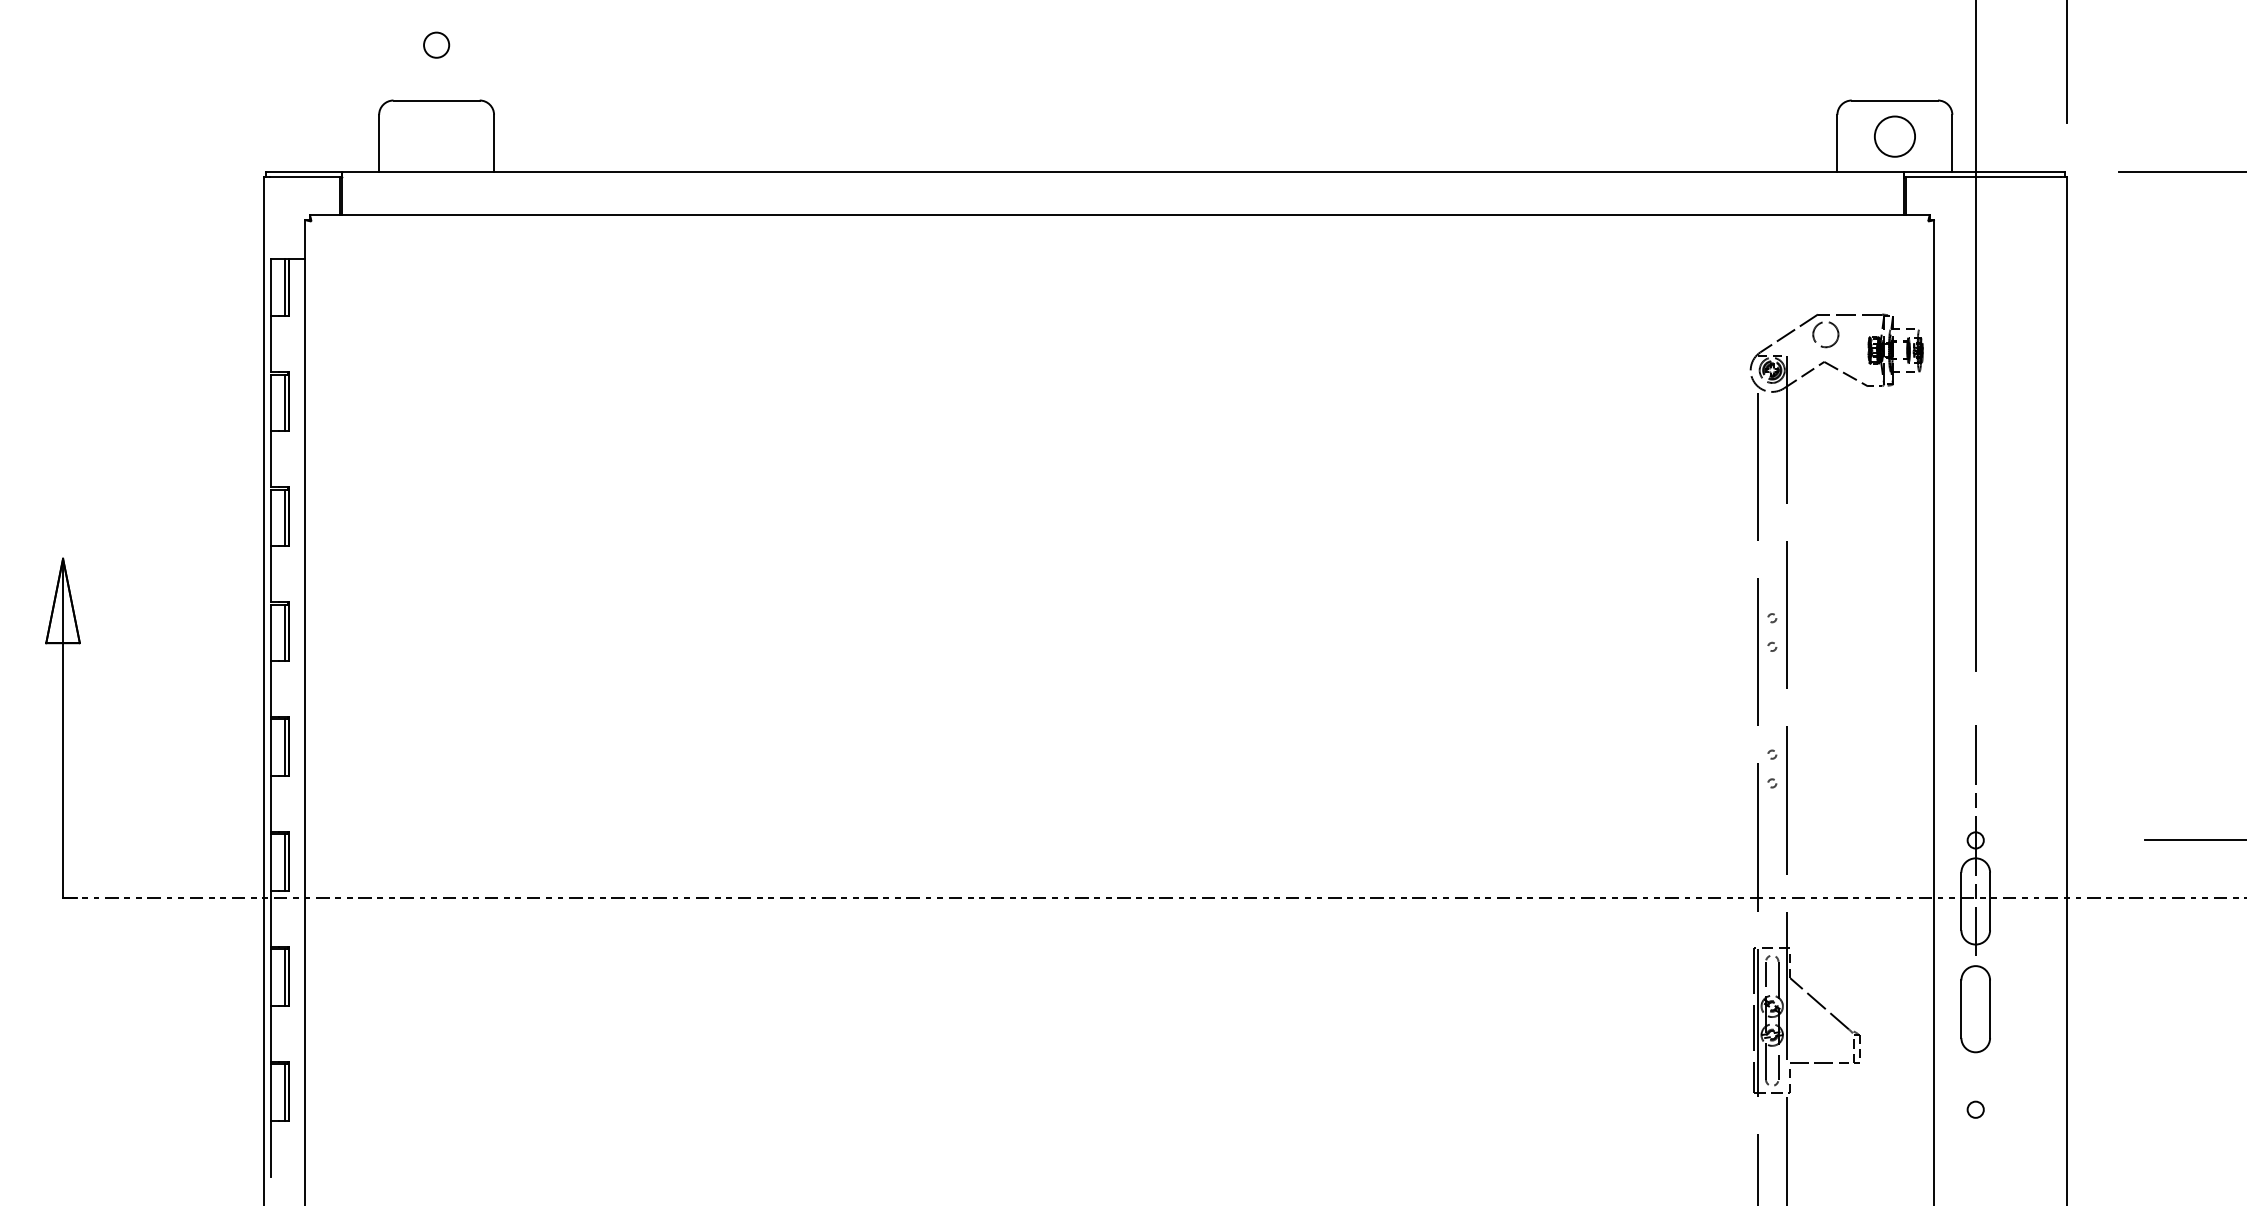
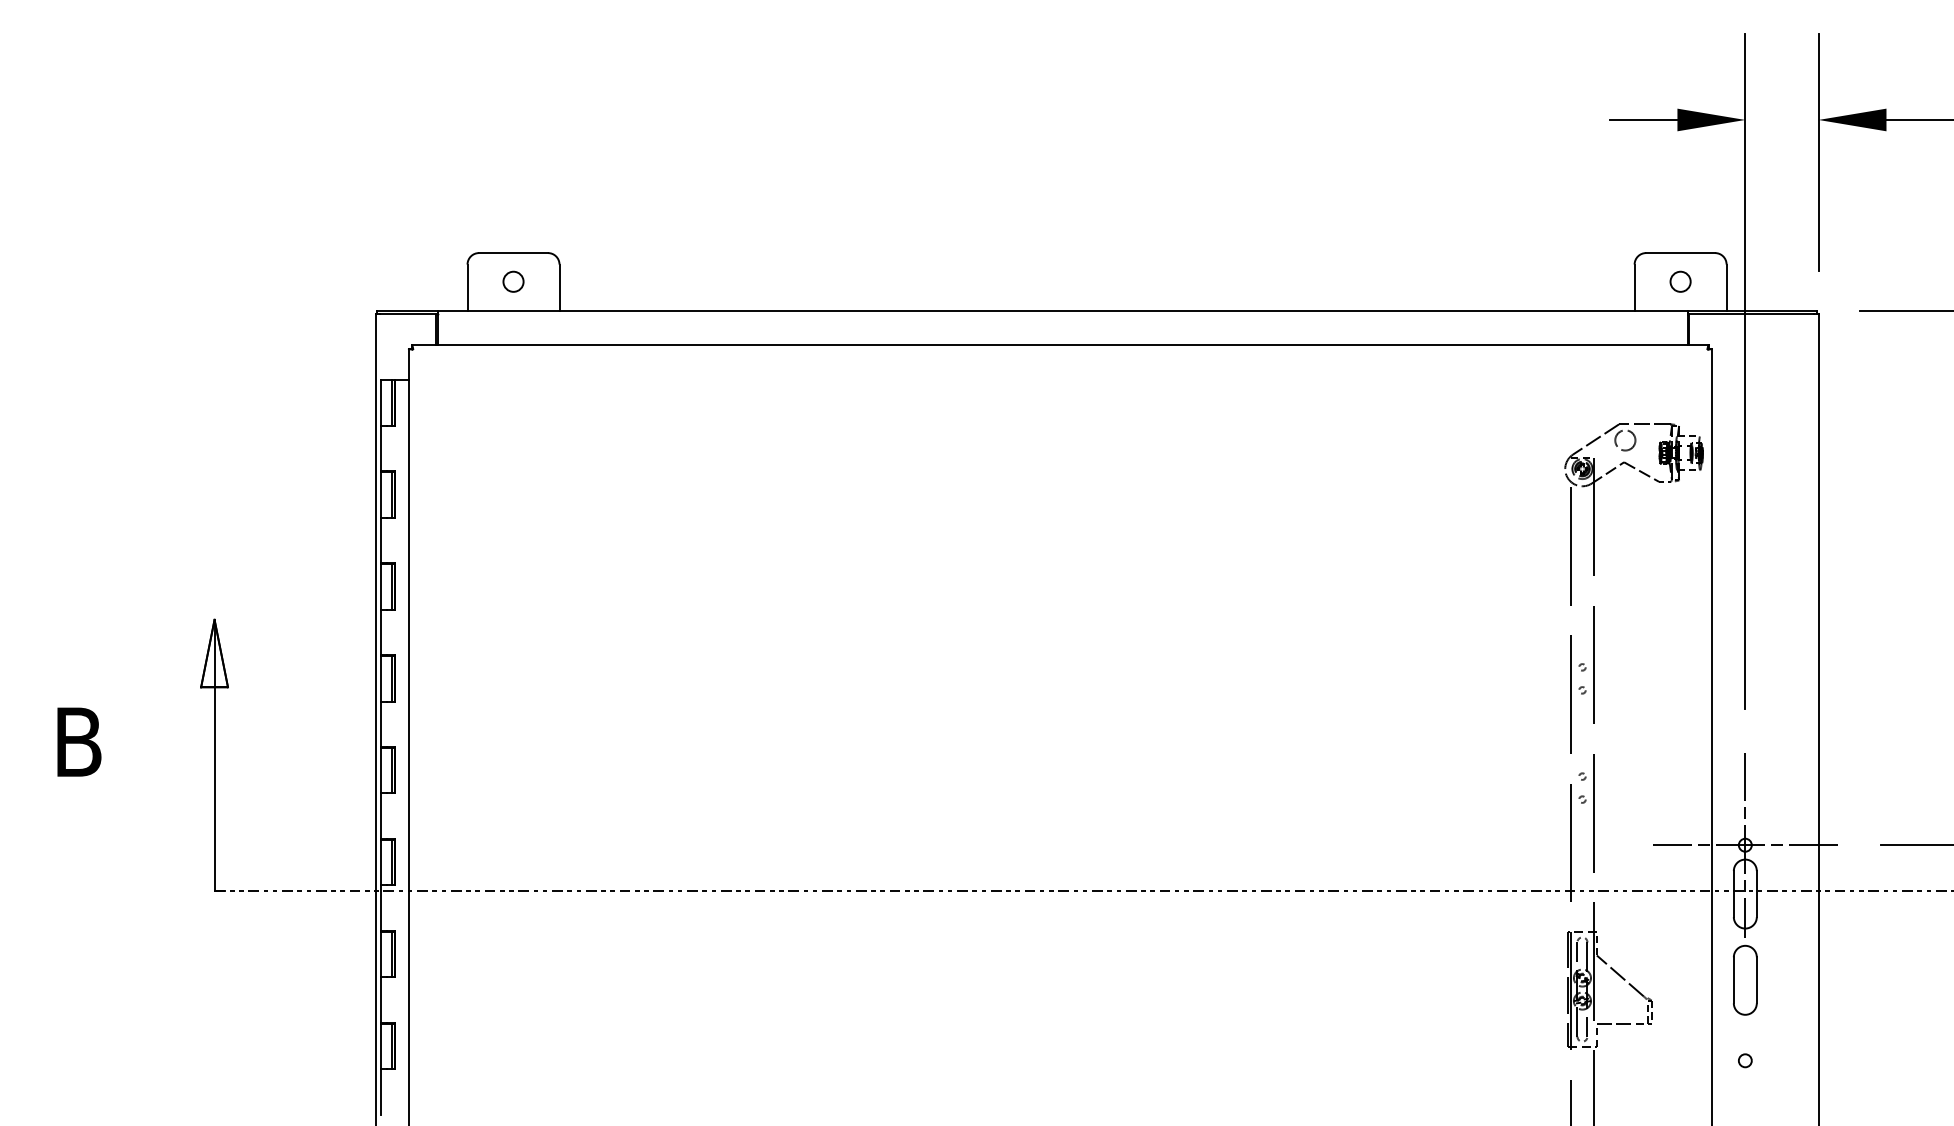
circle: (436, 44) -> (513, 281), moved
circle: (1894, 136) -> (1680, 281), size x0.62
line: (1975, 840) -> (1745, 845), added

